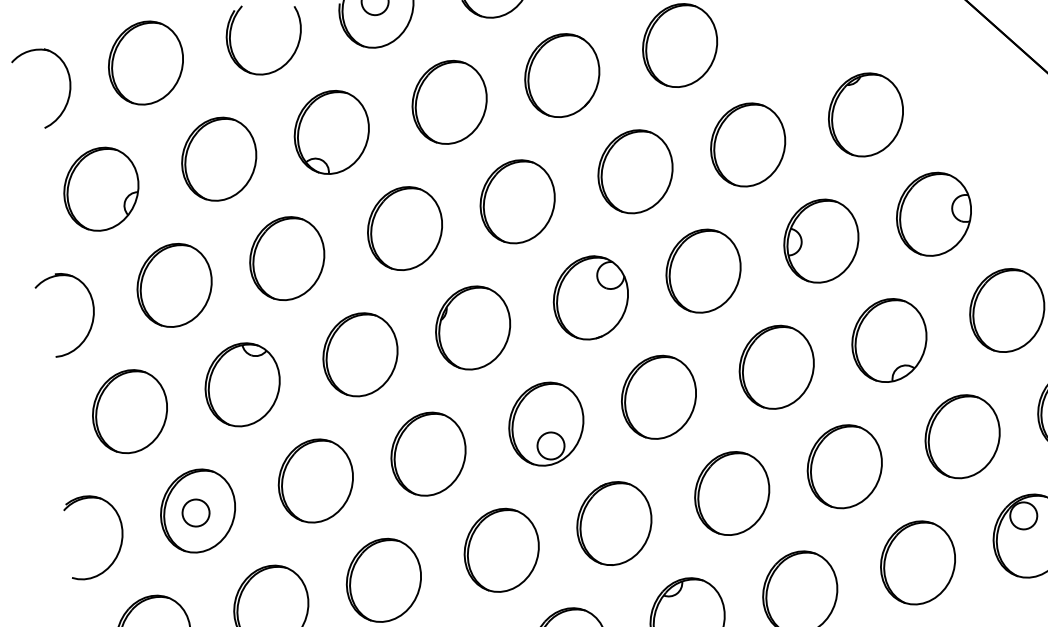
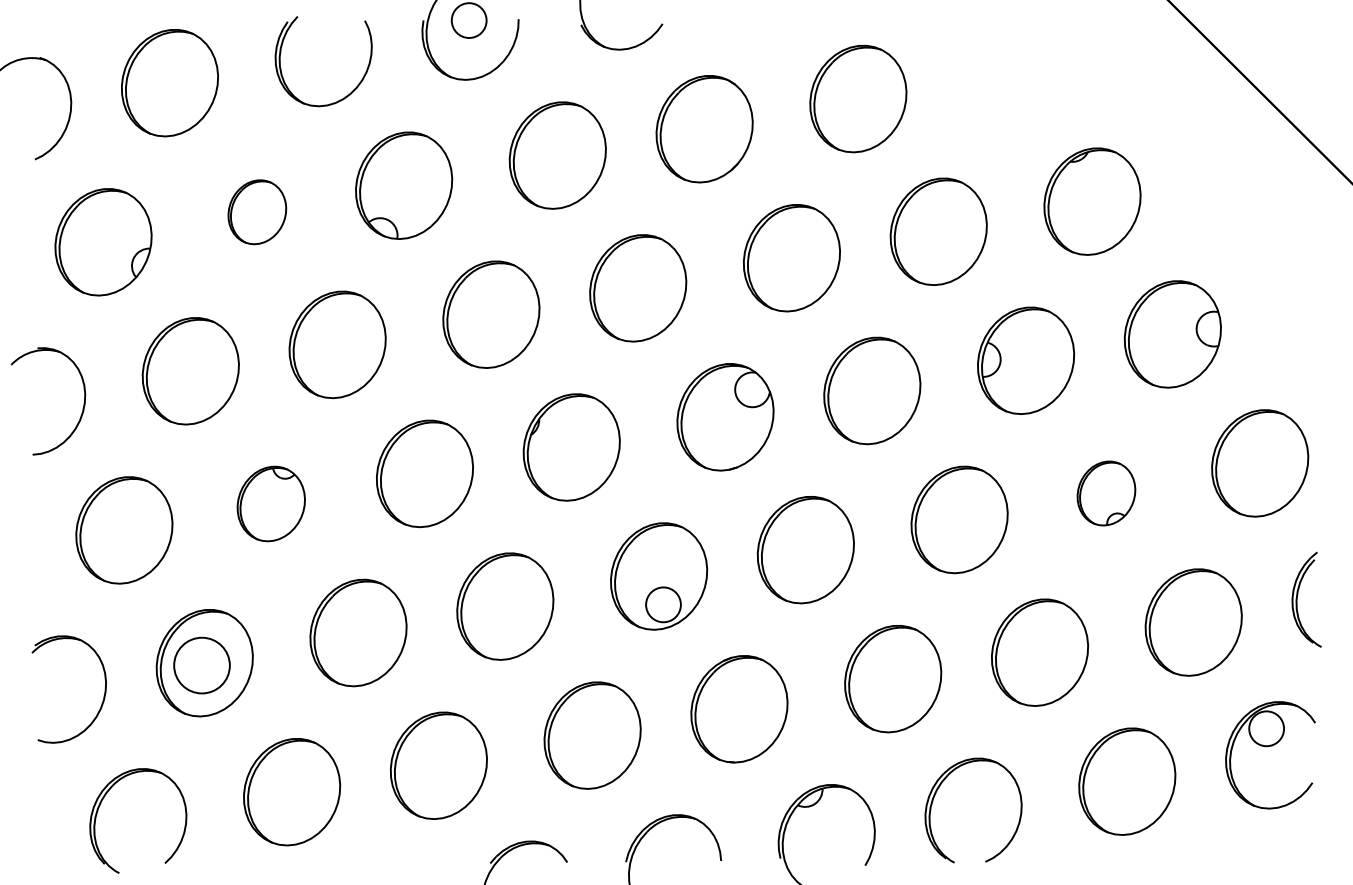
part: (219, 159) -> (257, 212), size x0.6
part: (889, 340) -> (1106, 493), size x0.6
part: (242, 384) -> (271, 503), size x0.7
circle: (195, 513) -> (201, 665), size x1.6

